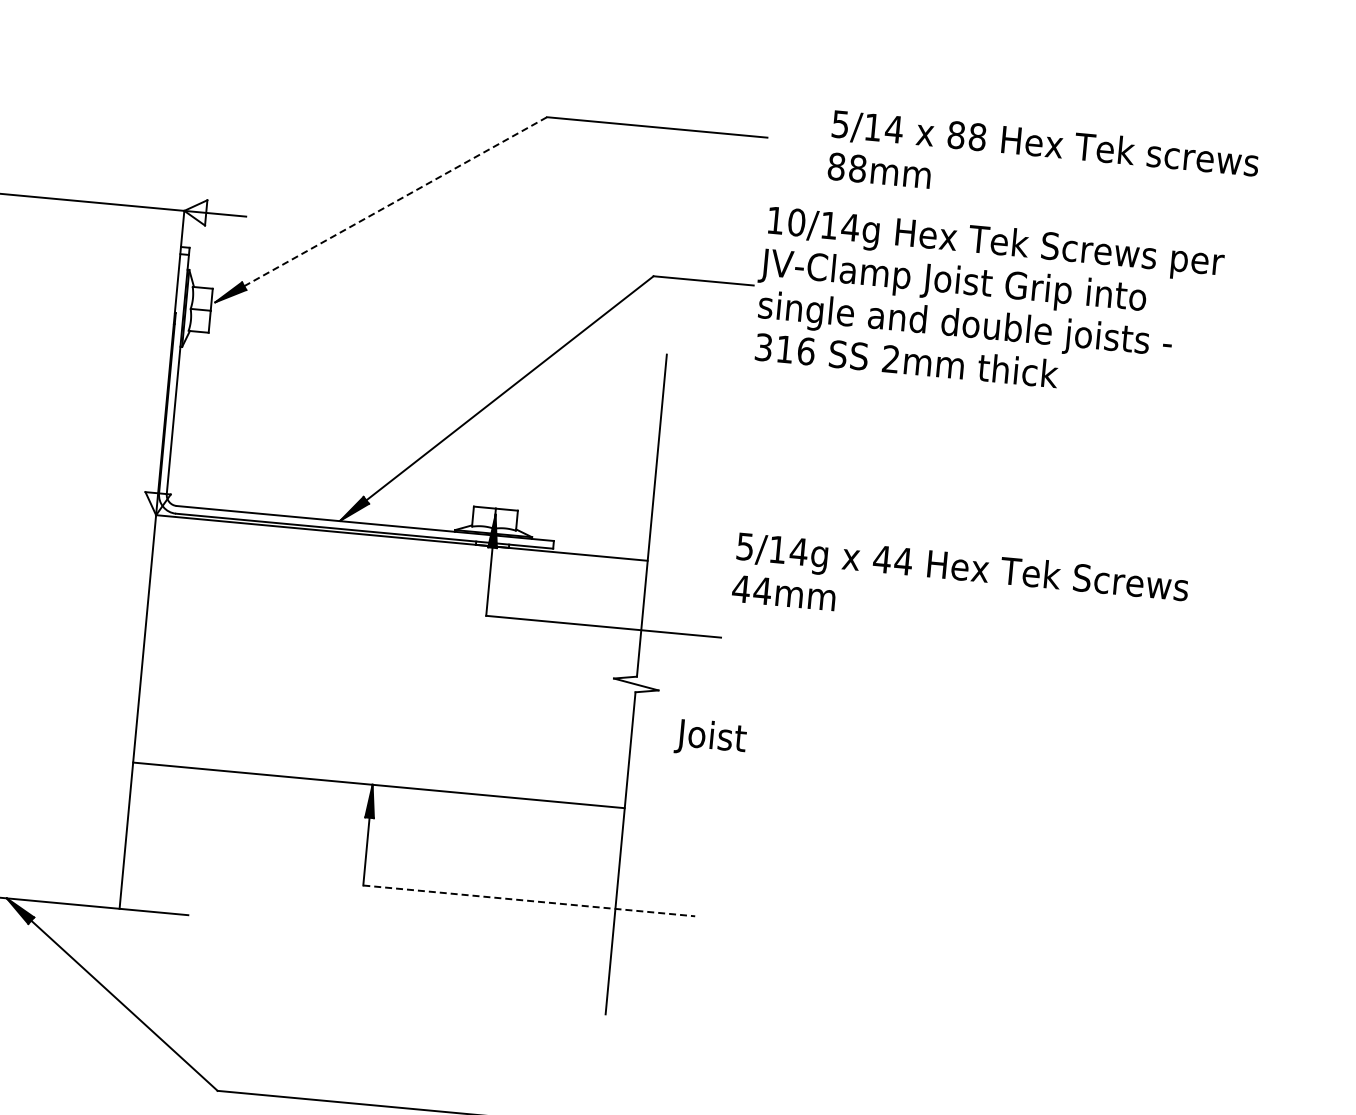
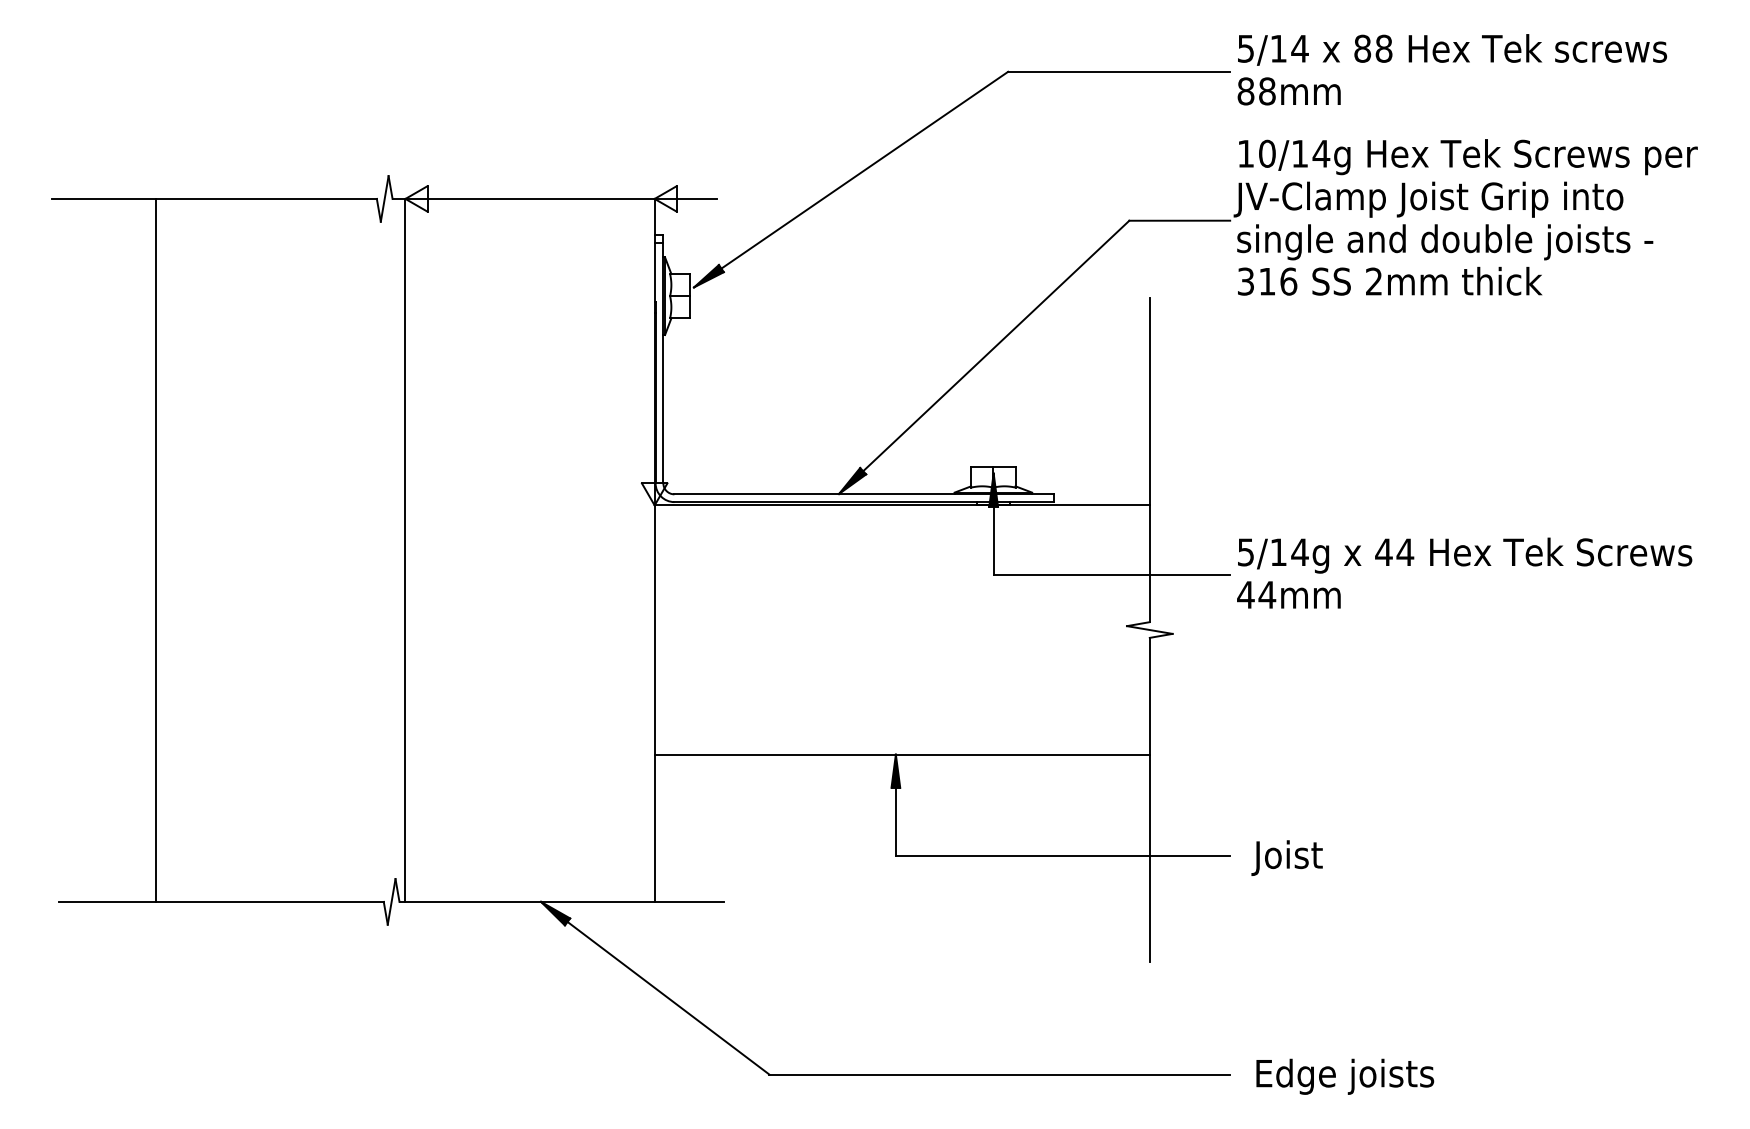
text: (1043, 163) -> (1452, 69), moved
line: (381, 209) -> (851, 179), dashed -> solid
text: (960, 586) -> (1464, 572), moved
text: (710, 737) -> (1286, 857), moved
line: (529, 901) -> (1063, 856), dashed -> solid

